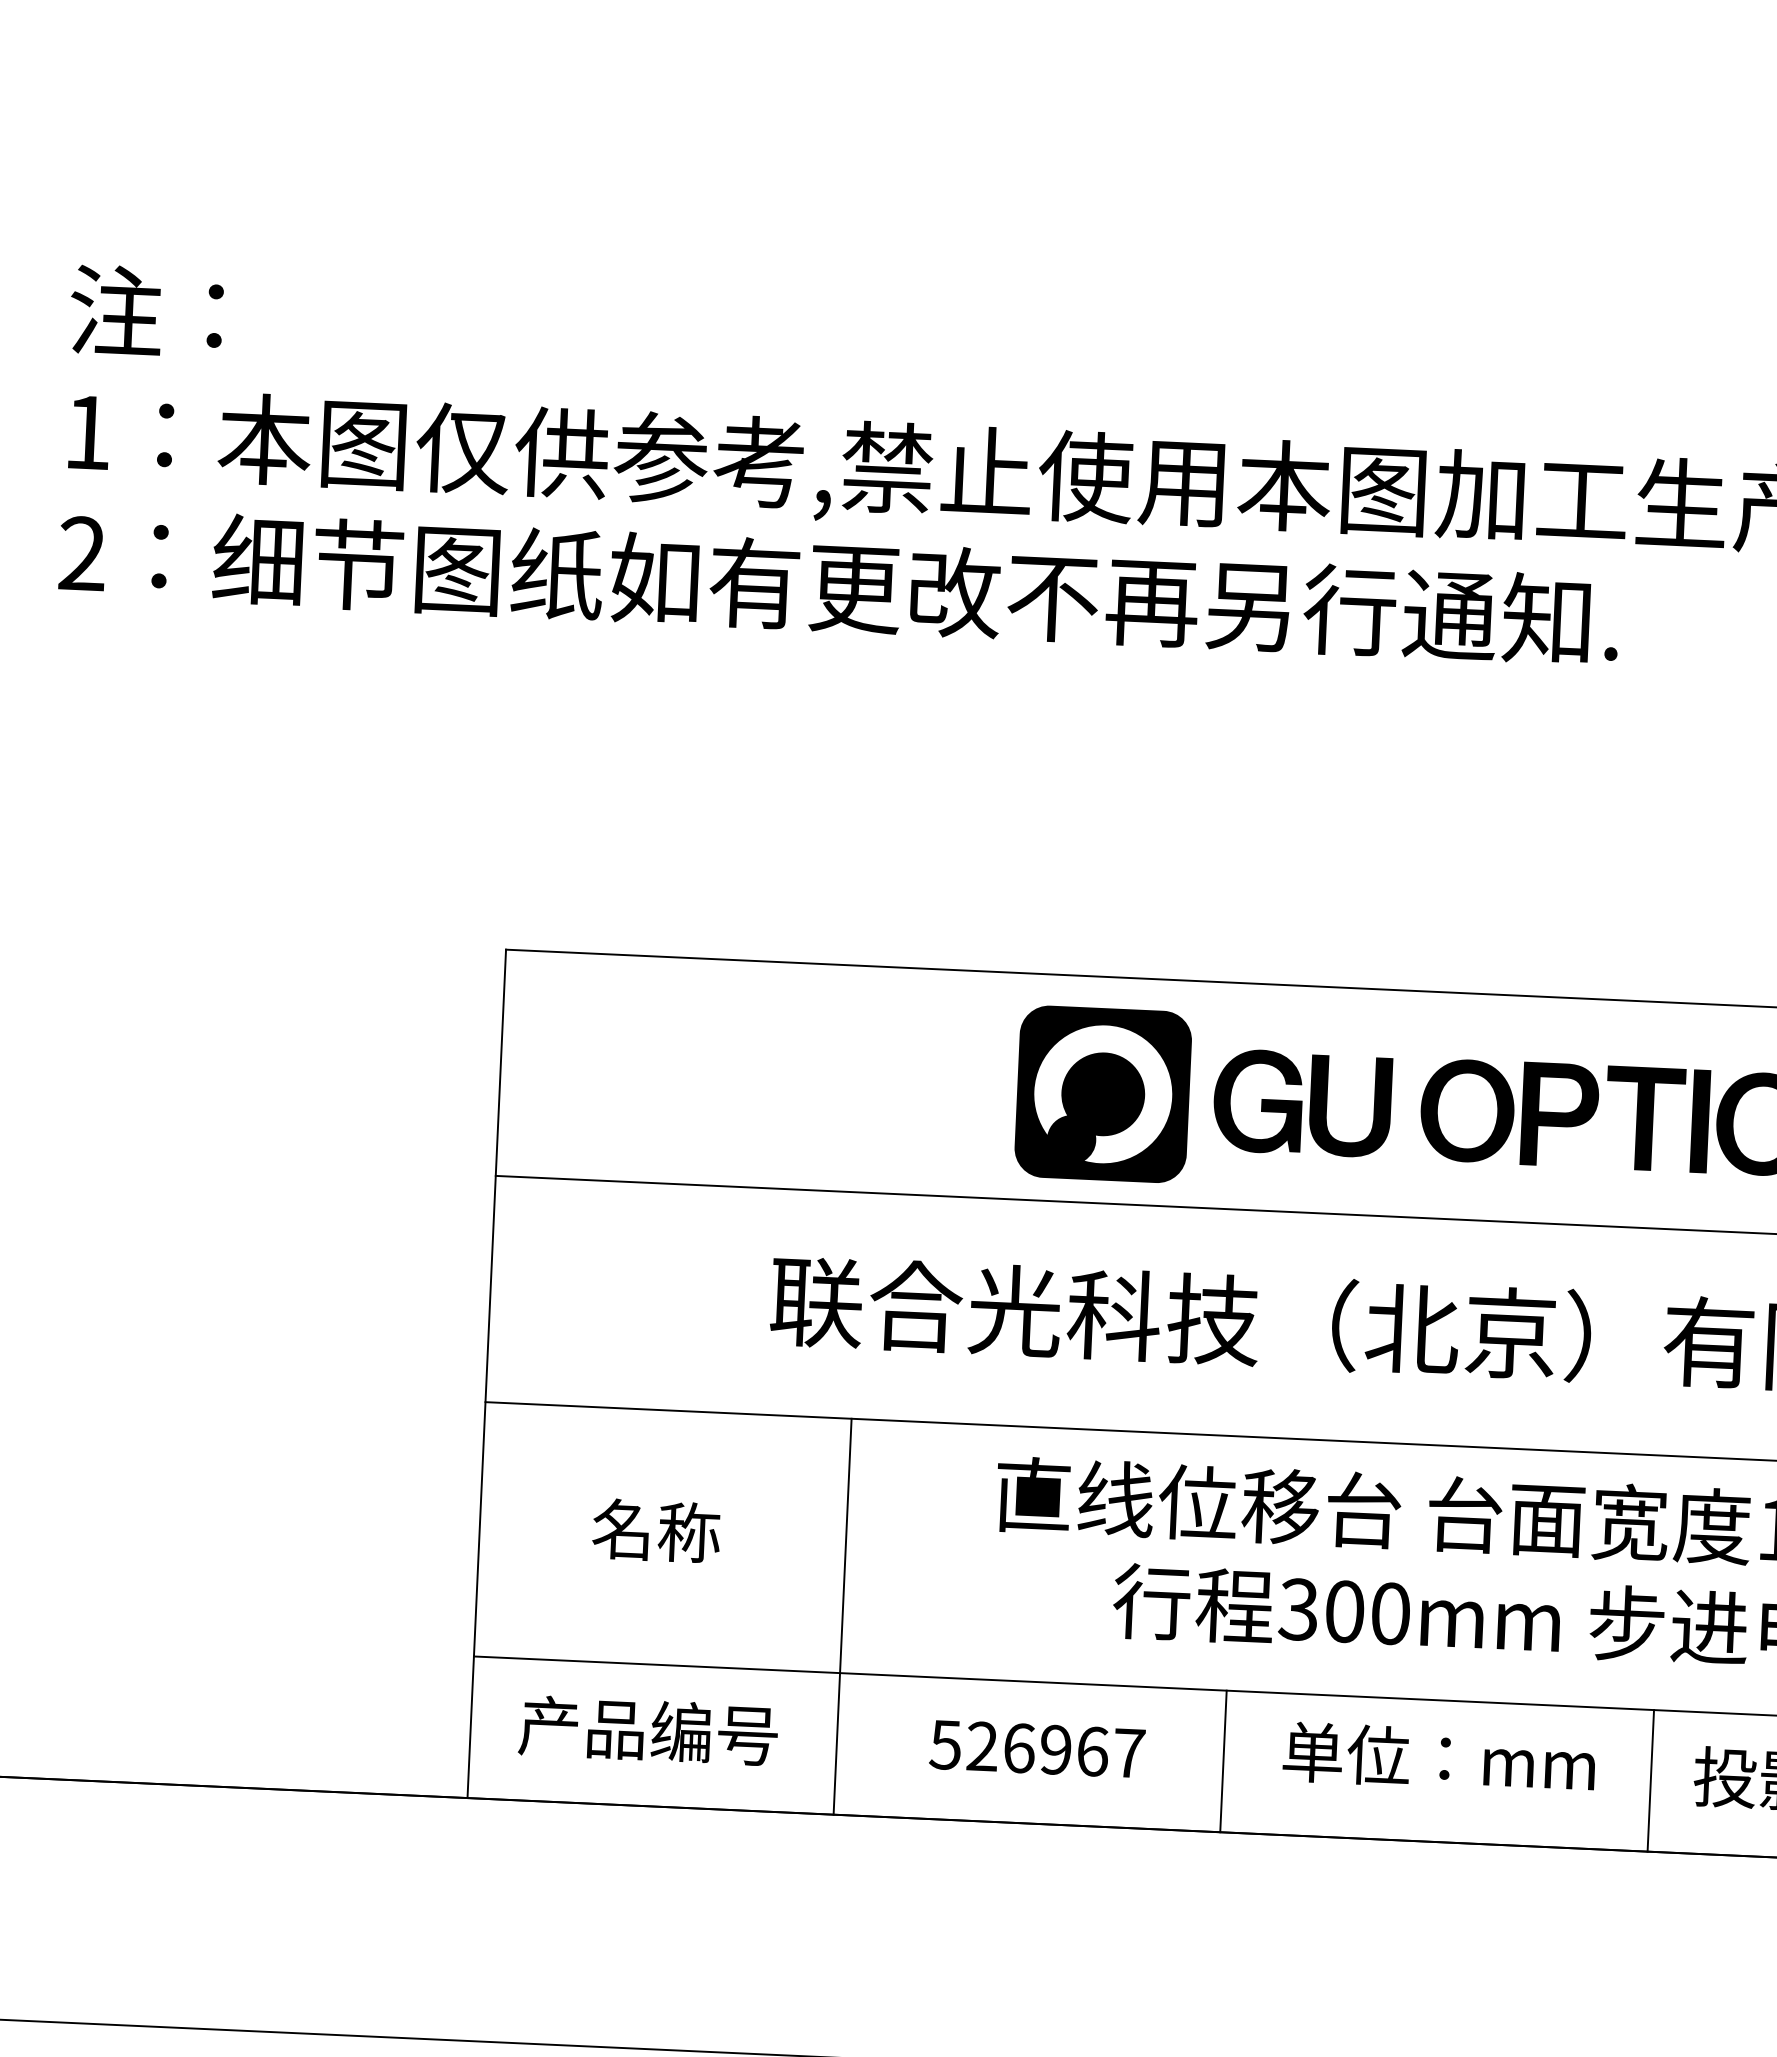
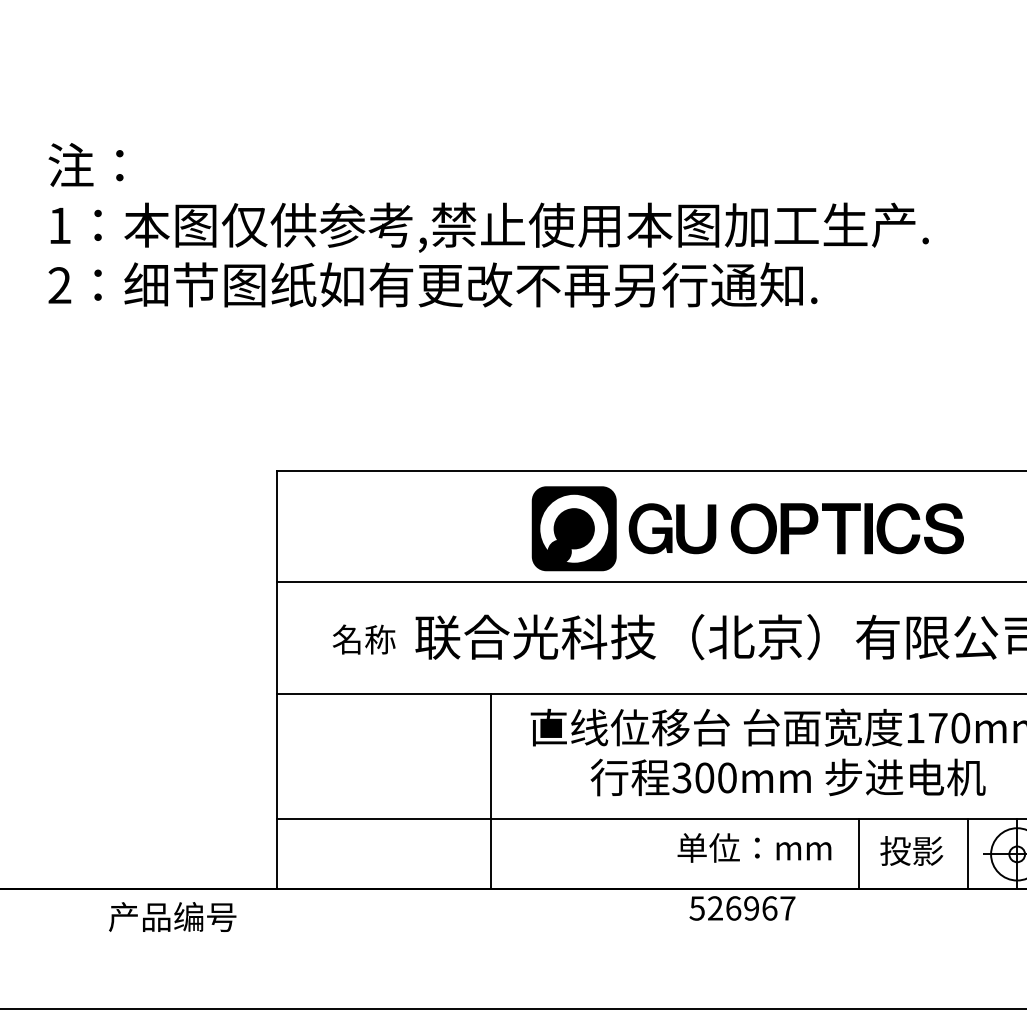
text: (655, 1530) -> (363, 639), moved
line: (842, 1616) -> (490, 791), moved
text: (648, 1729) -> (172, 916), moved
text: (1037, 1749) -> (742, 908), moved
line: (1223, 1761) -> (648, 854), removed

